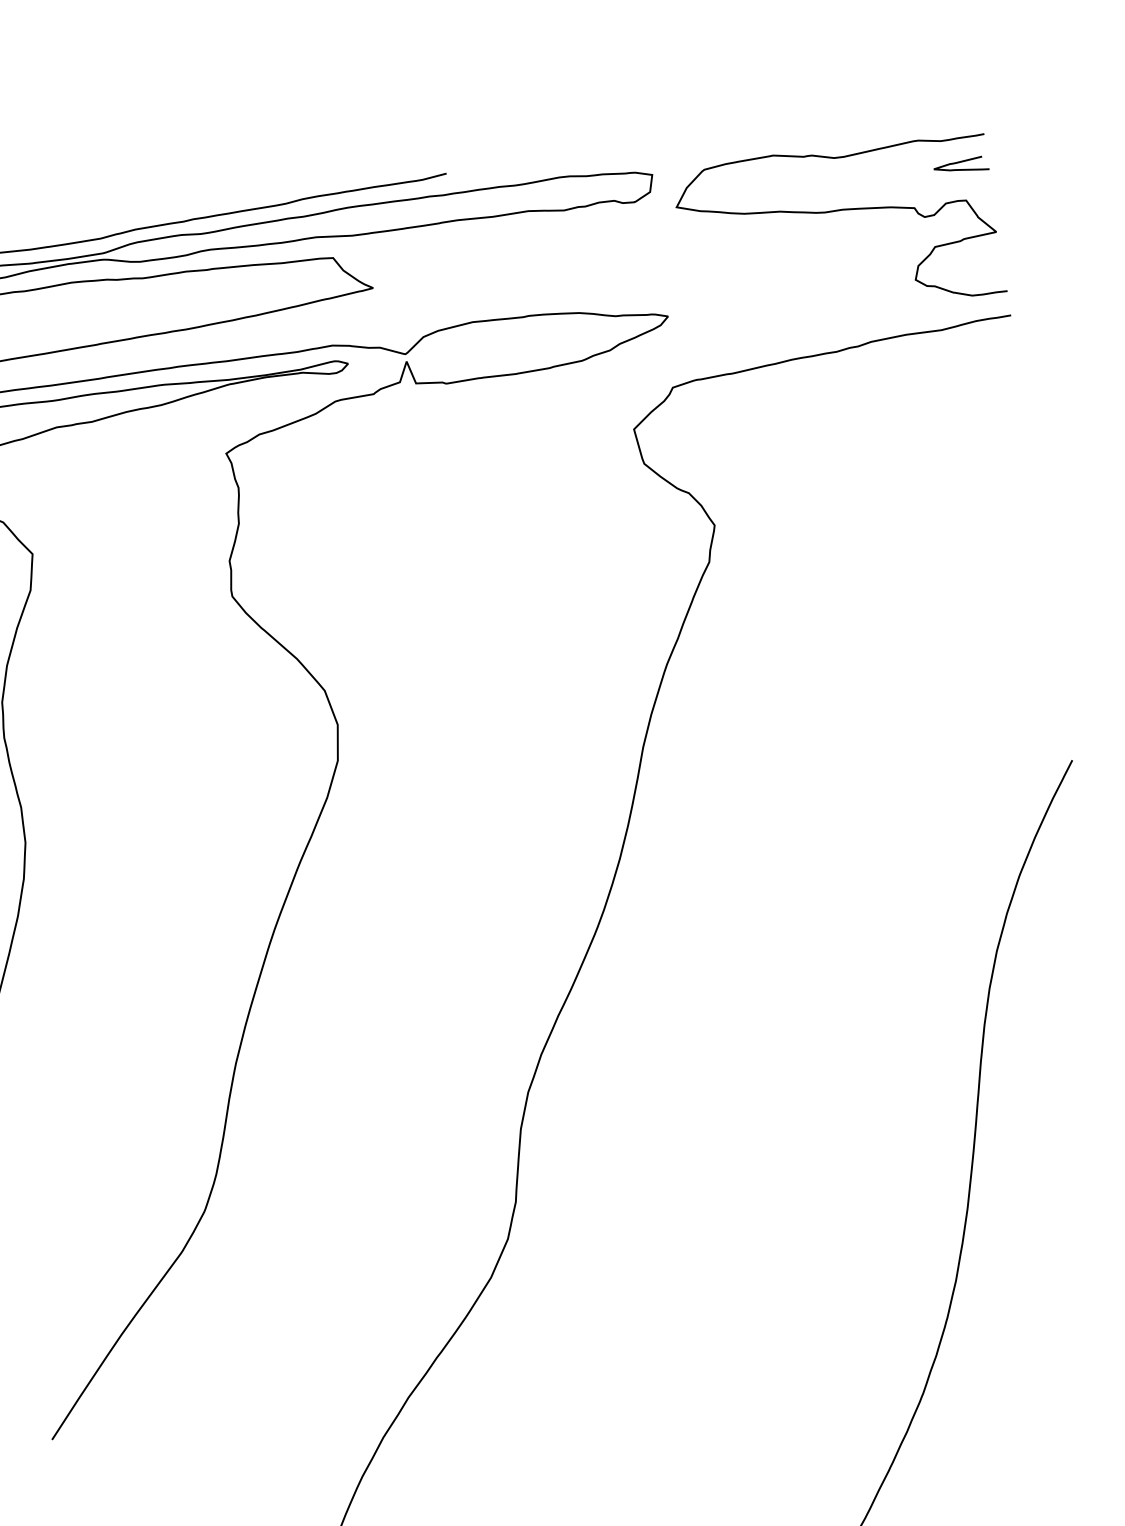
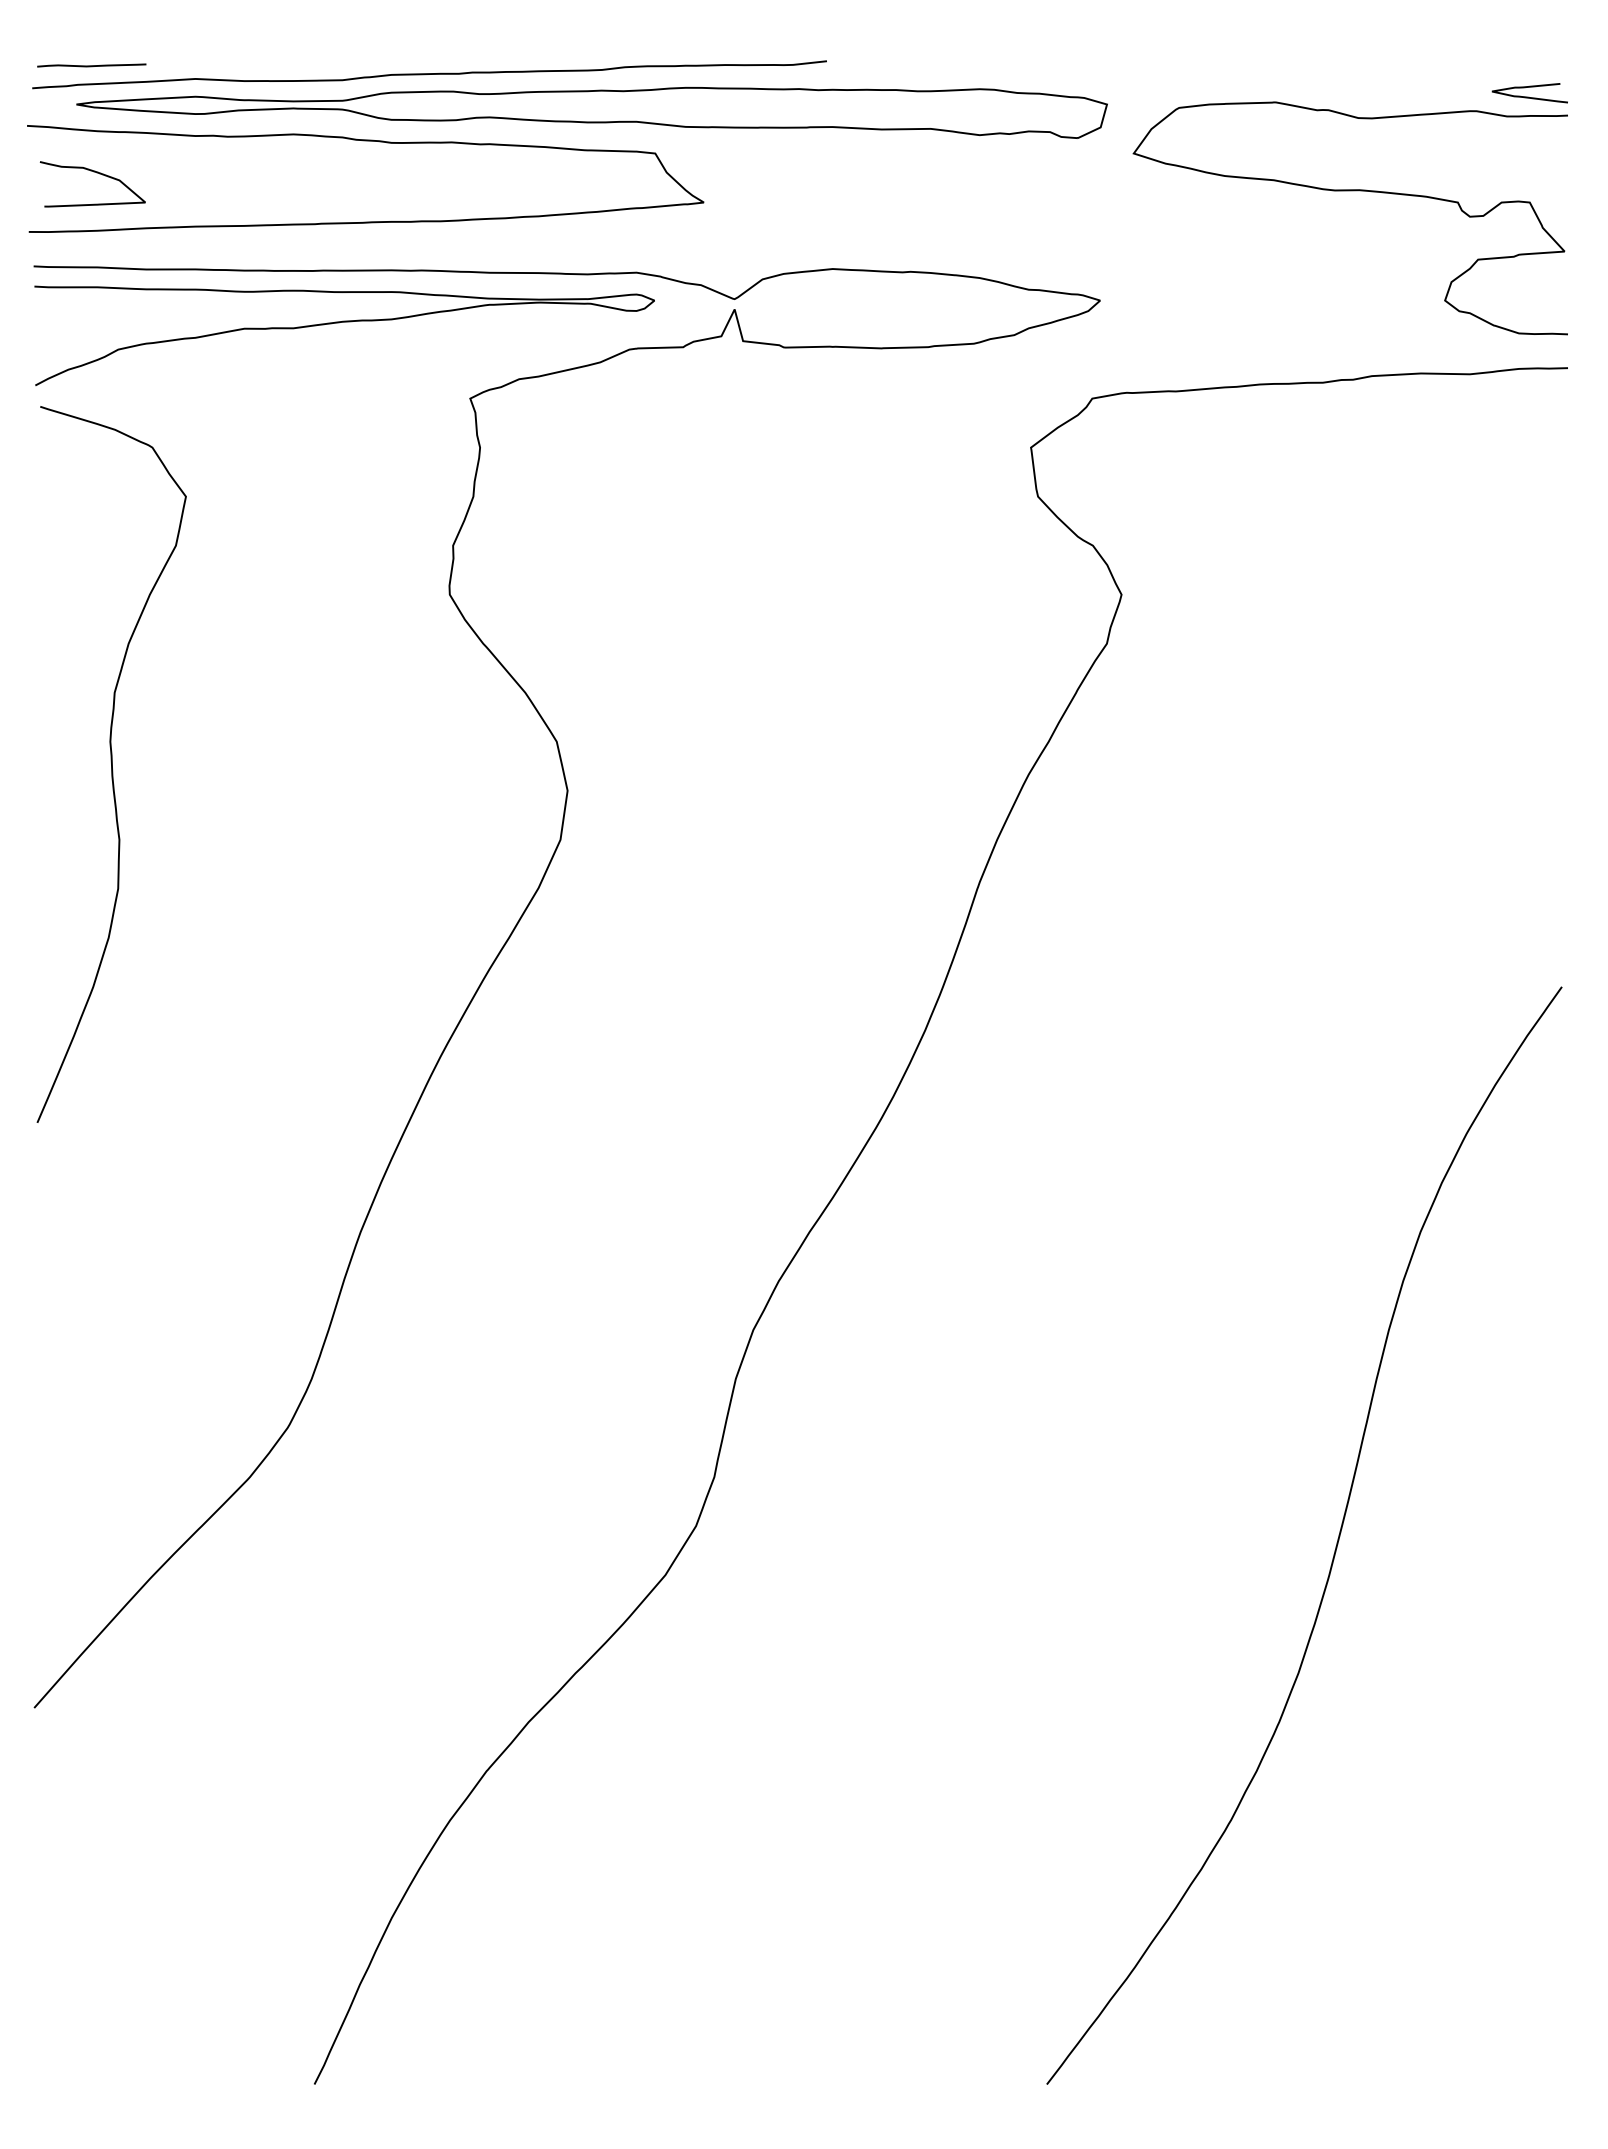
curve: (960, 169) -> (1528, 96), moved

